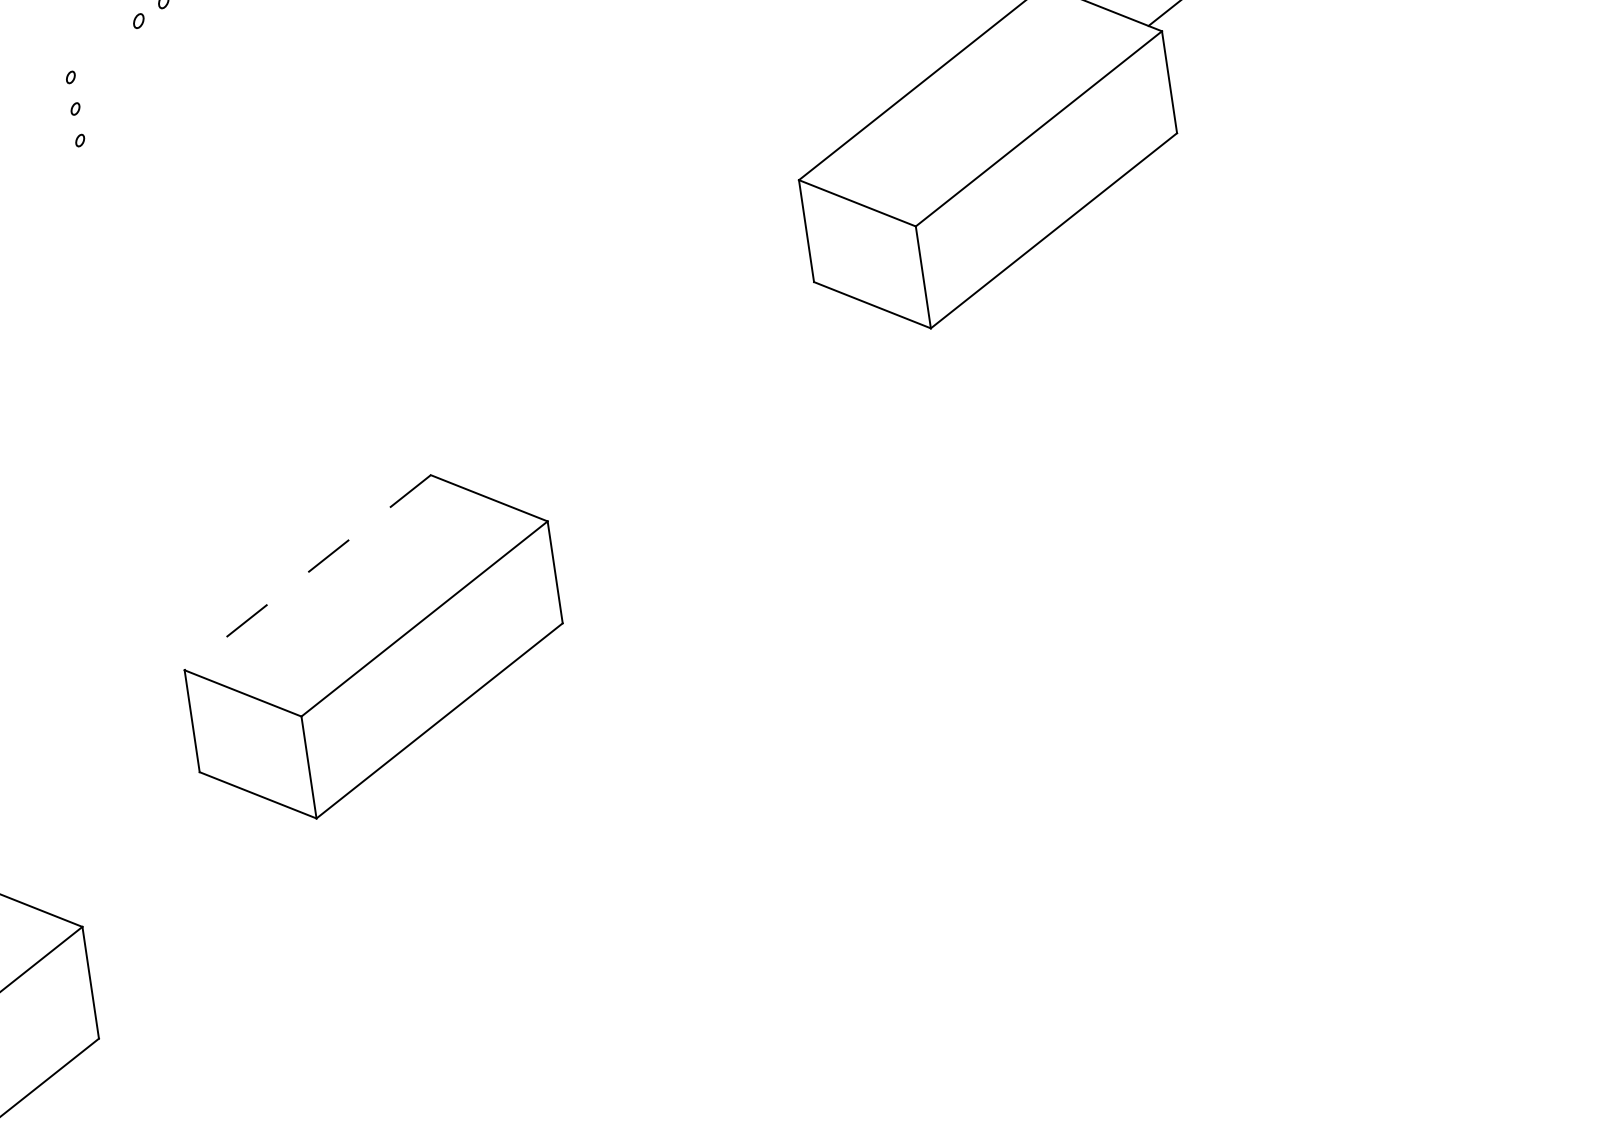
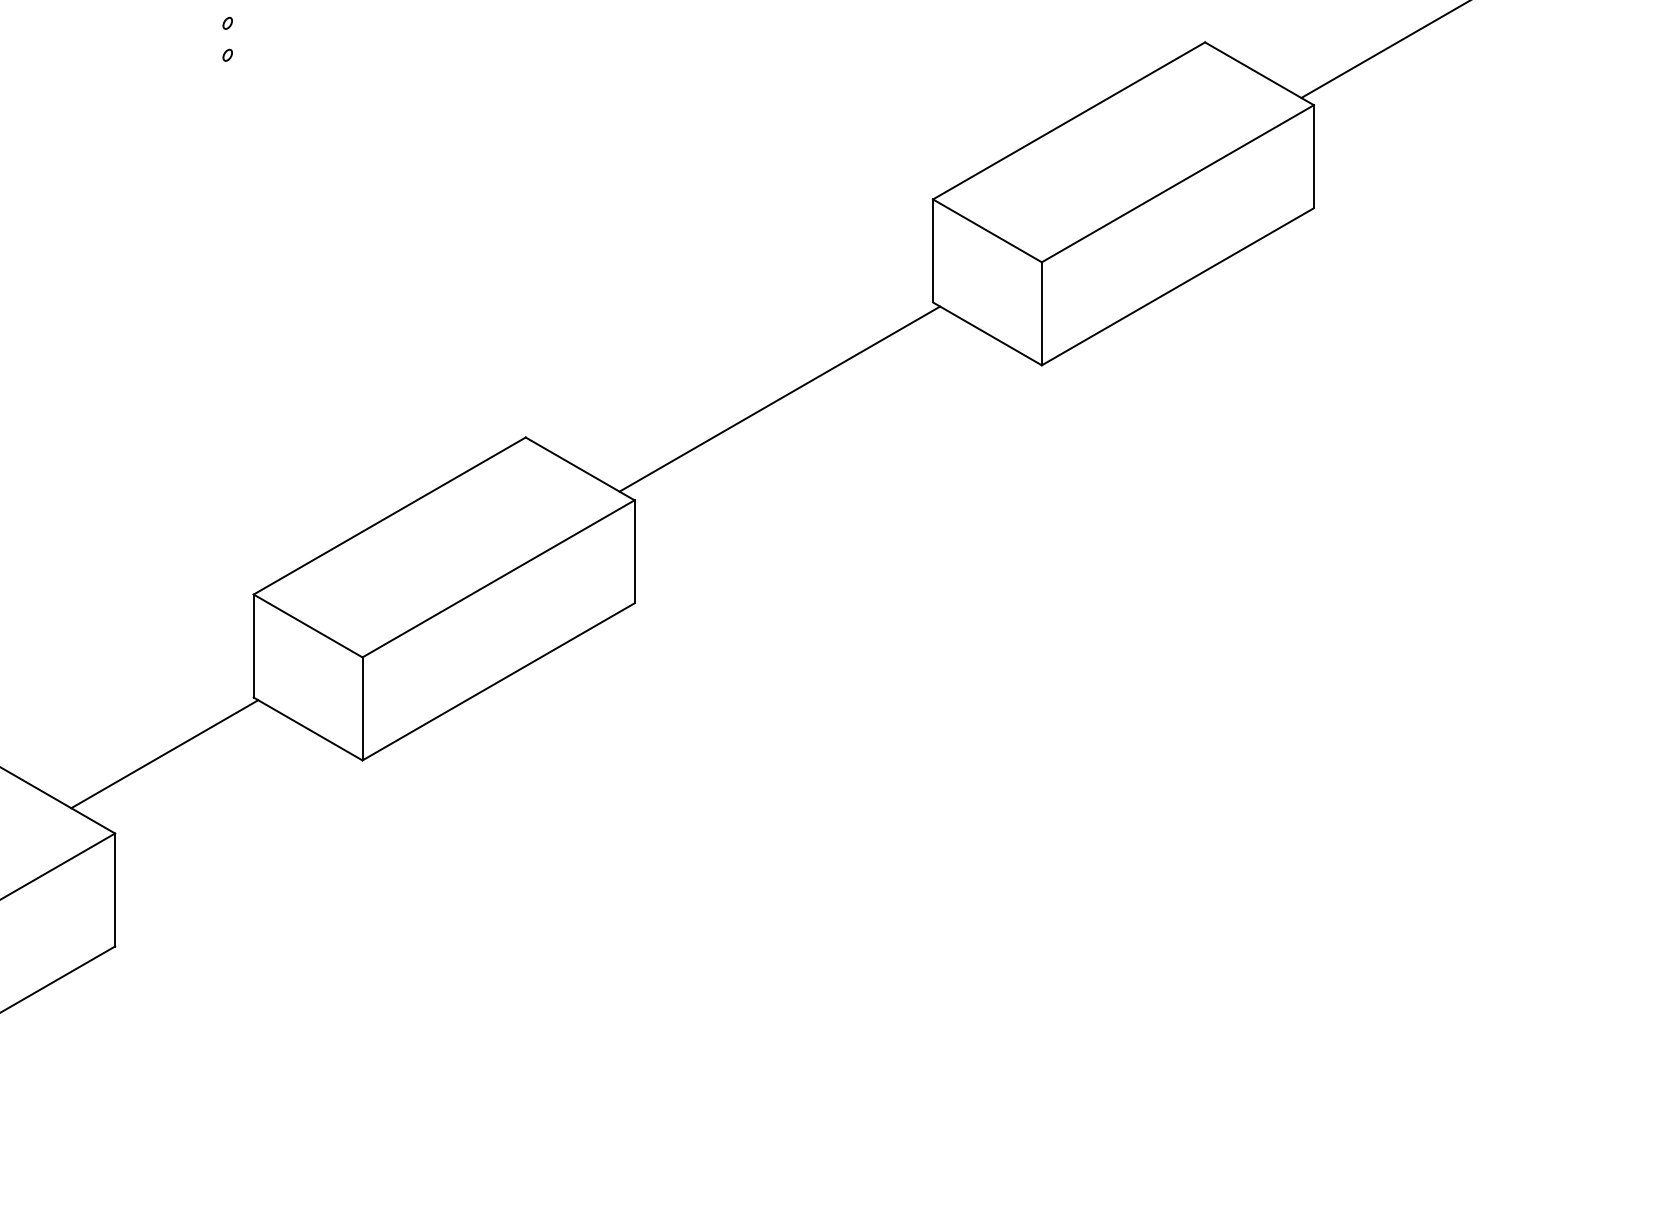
line: (676, 399) -> (779, 398), added
line: (307, 573) -> (389, 516), dashed -> solid
line: (119, 841) -> (164, 754), added

